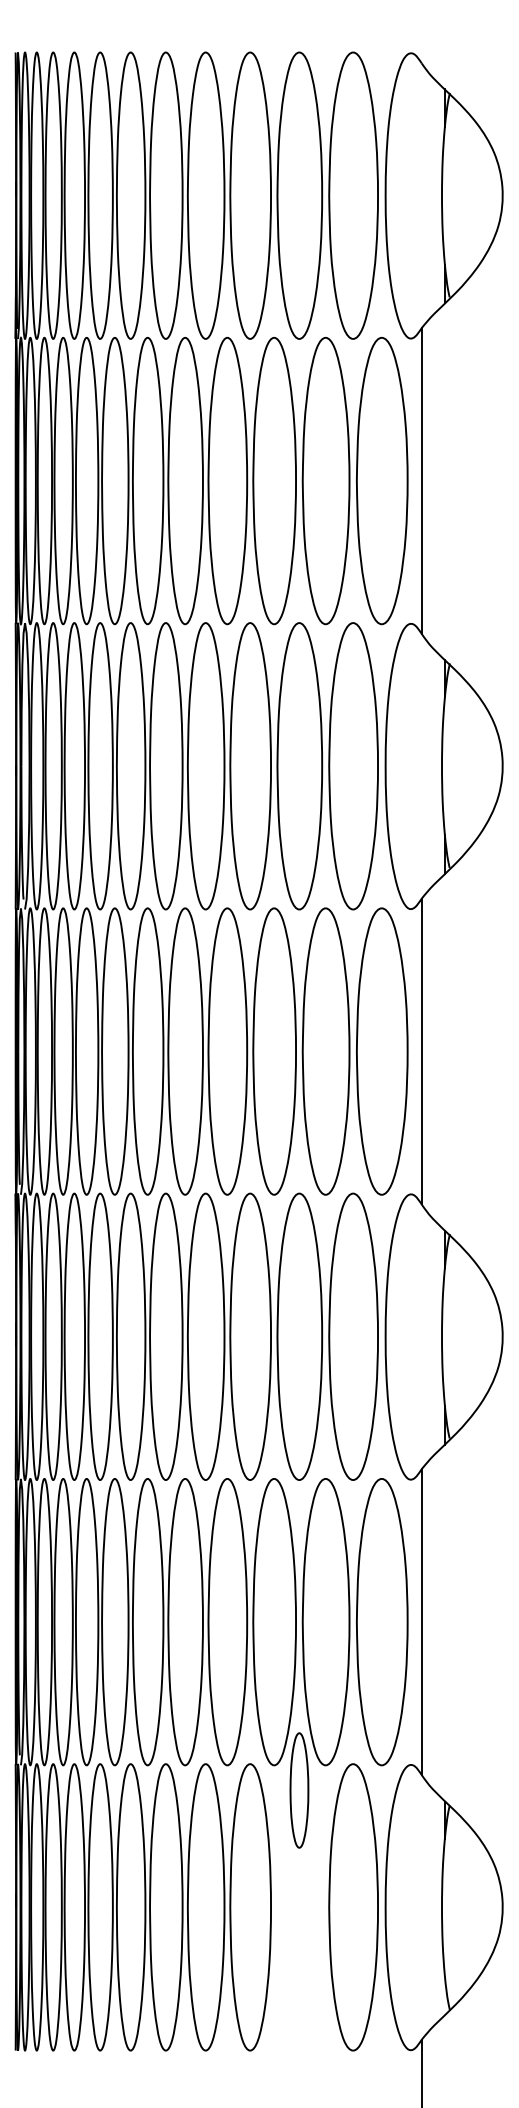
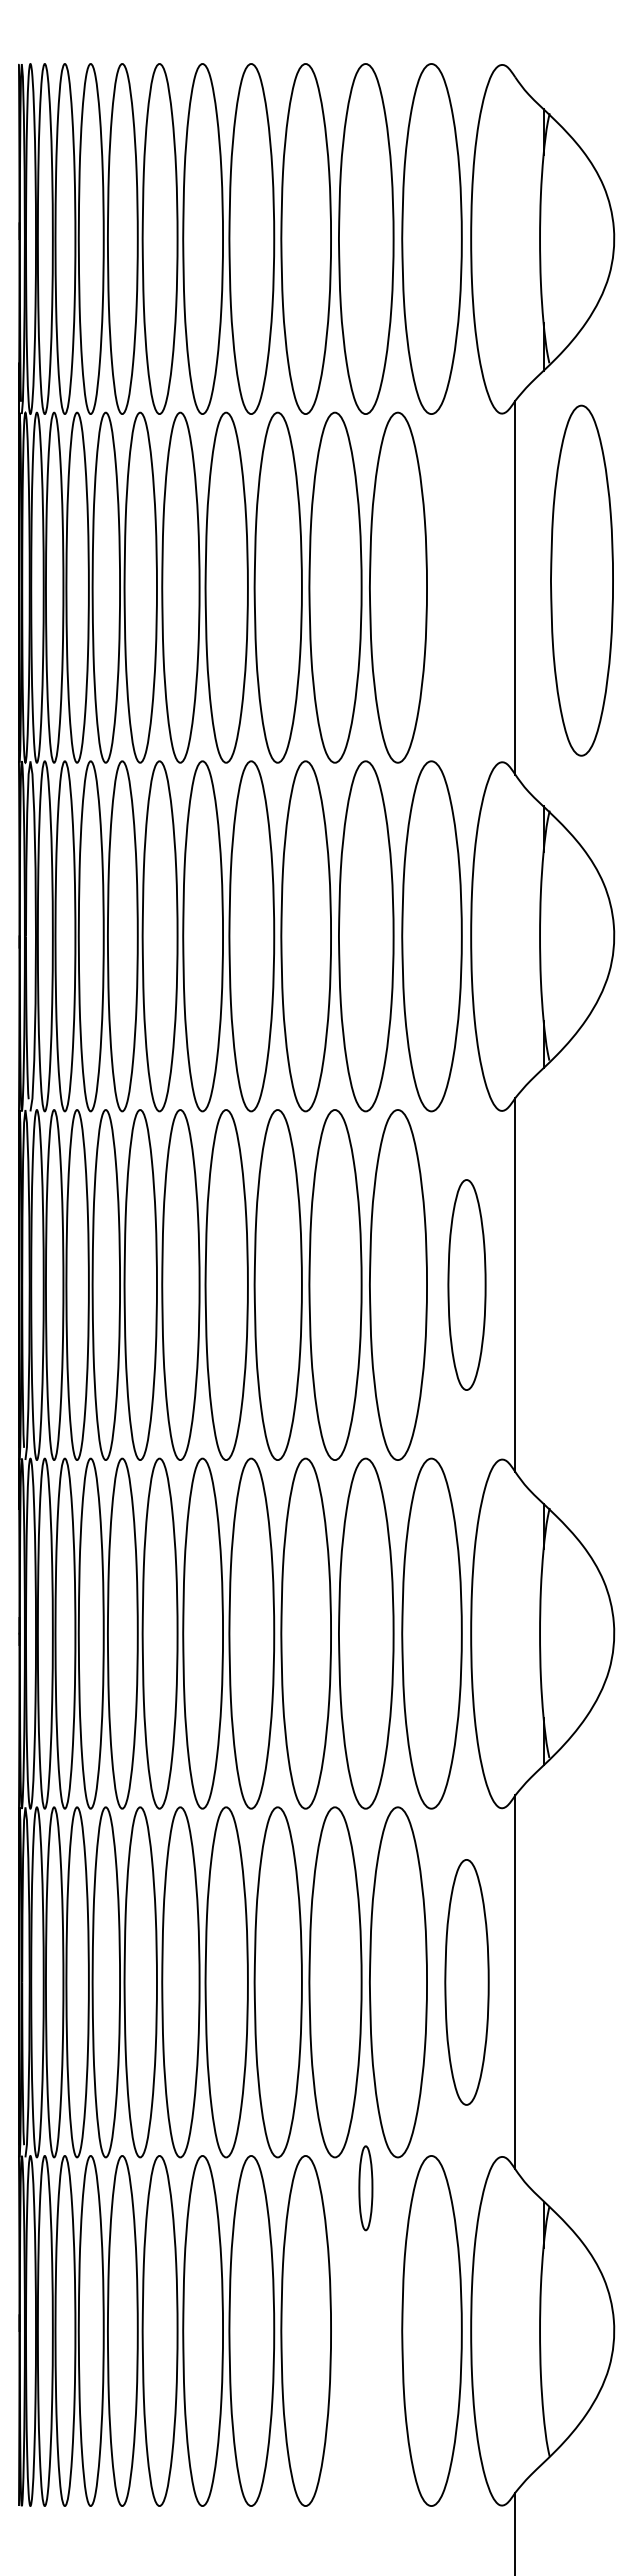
part: (381, 480) -> (581, 580), moved
part: (381, 1051) -> (466, 1284), size x0.6
part: (381, 1622) -> (466, 1982), size x0.7
part: (299, 1790) -> (365, 2188), size x0.6

